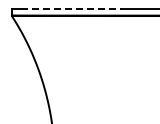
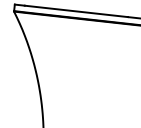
line: (71, 9) -> (76, 11), dashed -> solid

